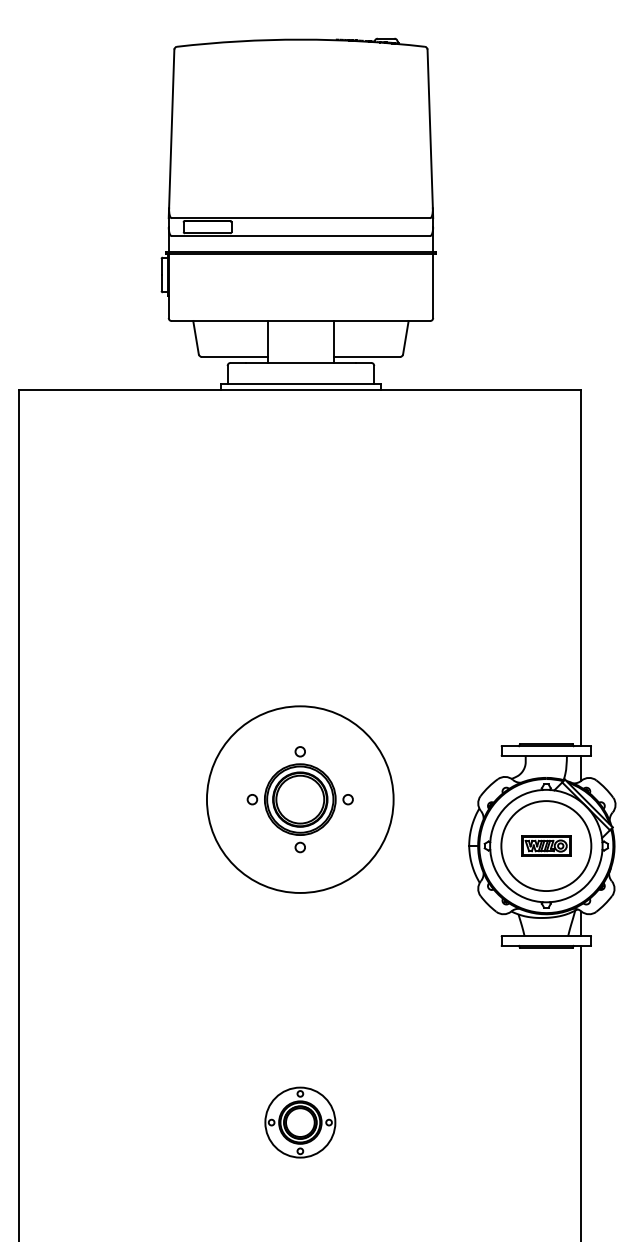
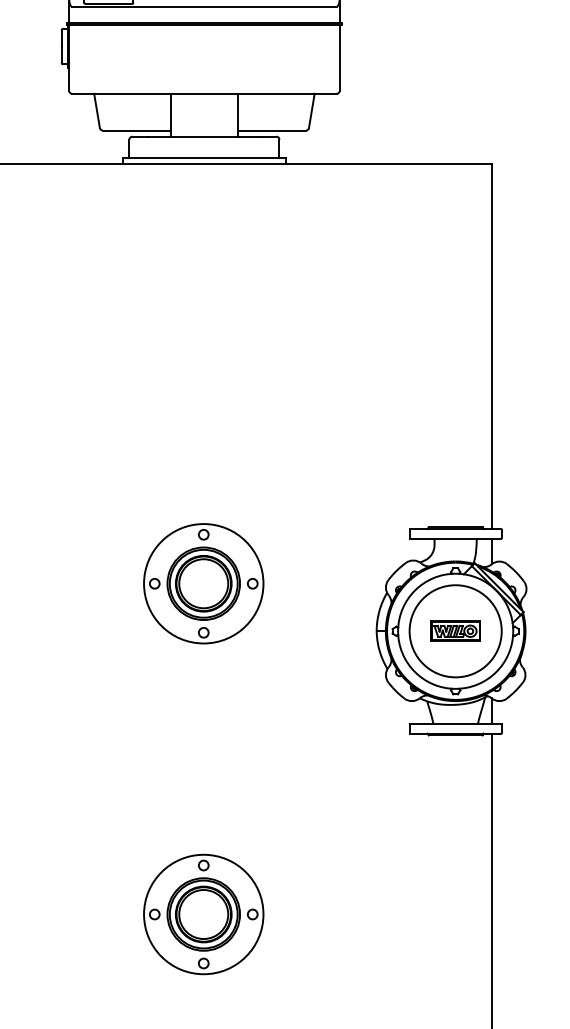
circle: (299, 799) -> (202, 583), size x0.62
part: (300, 1122) -> (203, 914), size x1.67

